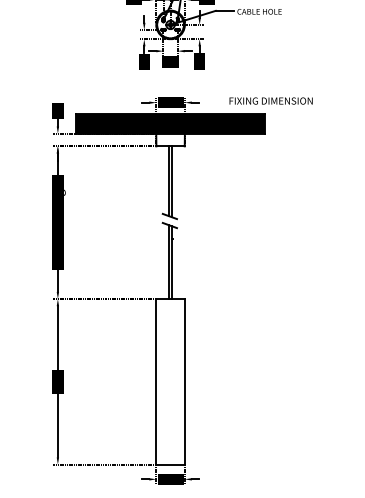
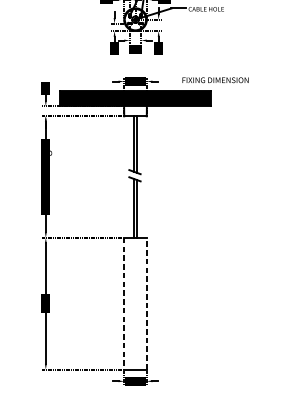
line: (156, 381) -> (124, 303), solid -> dashed
line: (184, 381) -> (146, 303), solid -> dashed

